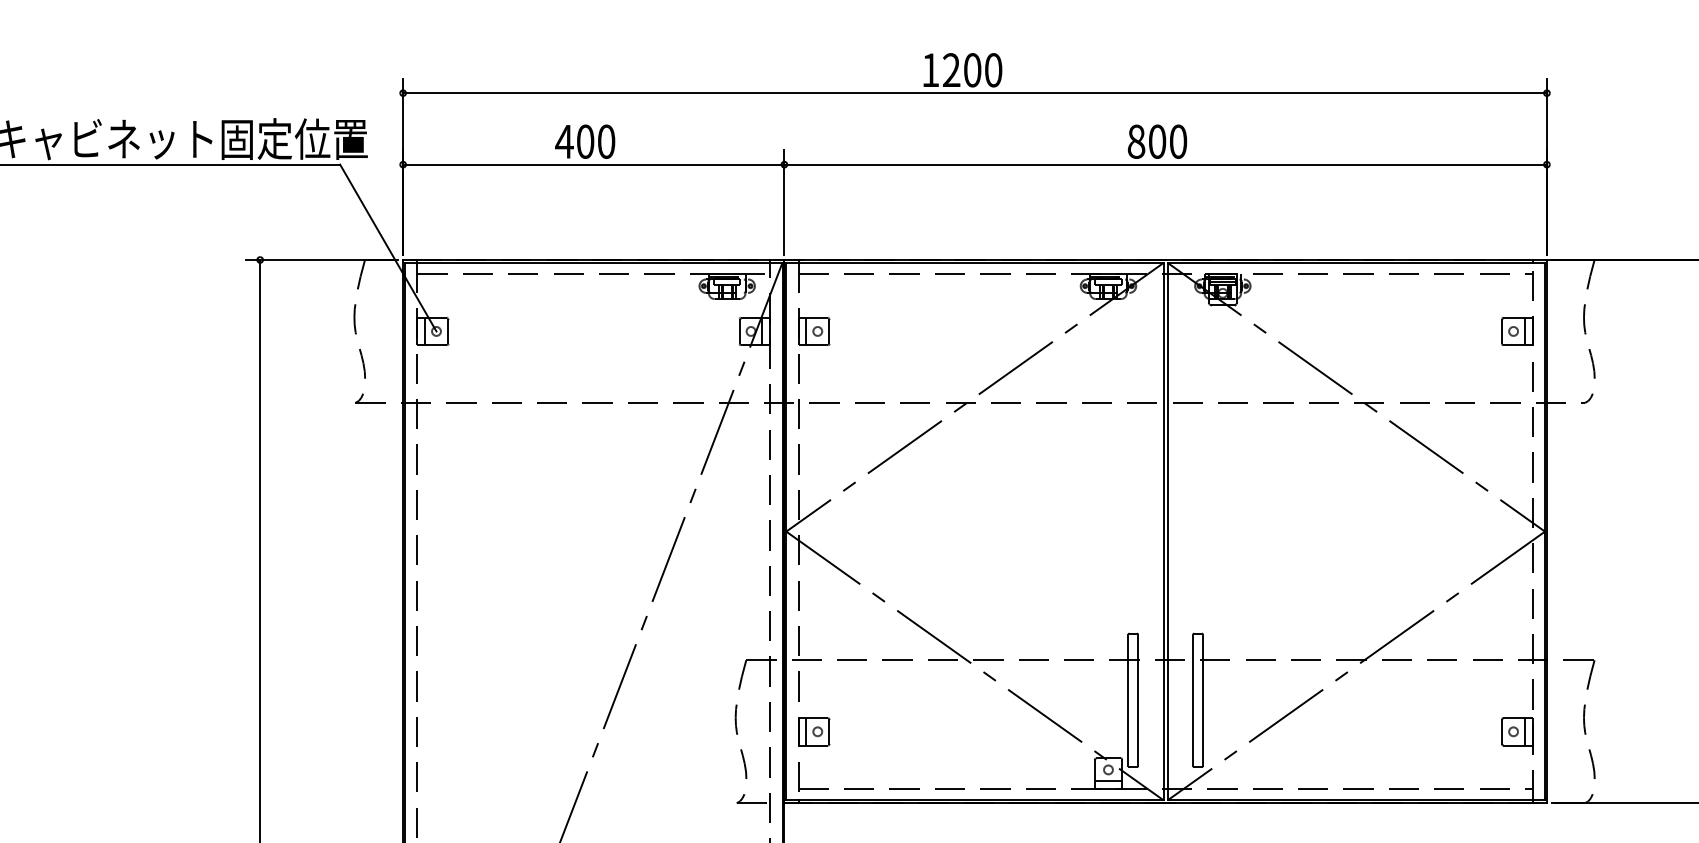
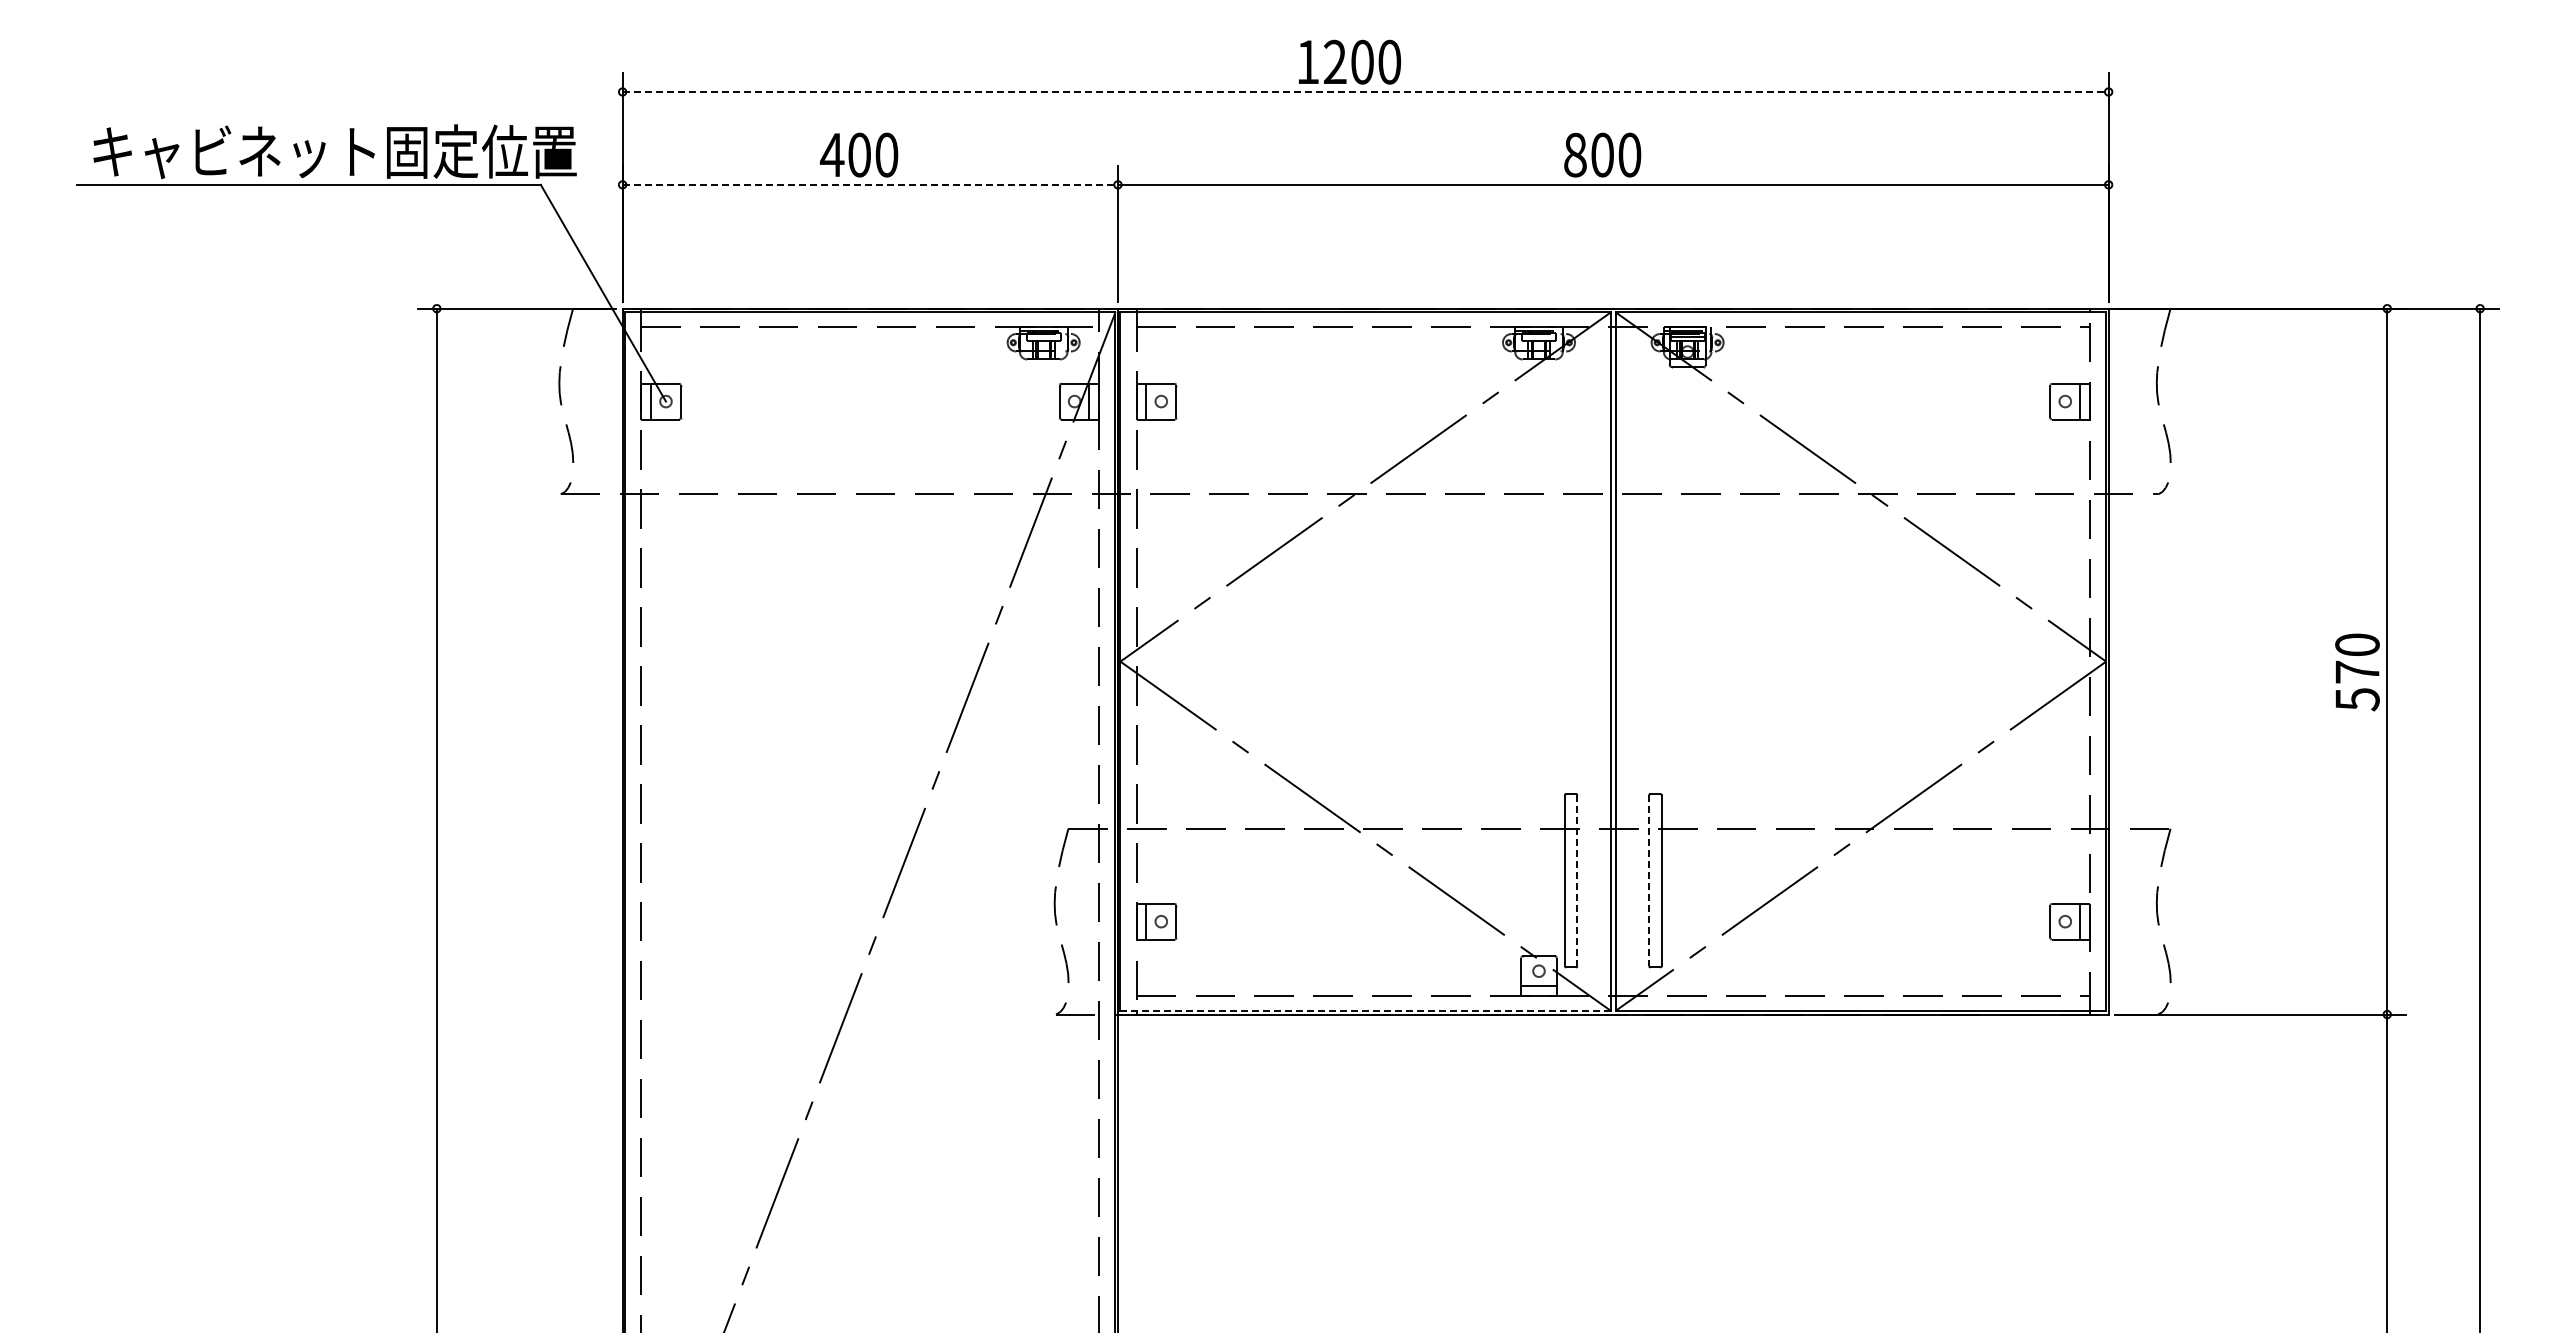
line: (975, 92) -> (1366, 91), solid -> dashed
line: (593, 164) -> (870, 184), solid -> dashed
line: (1138, 700) -> (1577, 881), solid -> dashed
line: (1193, 700) -> (1649, 881), solid -> dashed
line: (974, 800) -> (1365, 1010), solid -> dashed

